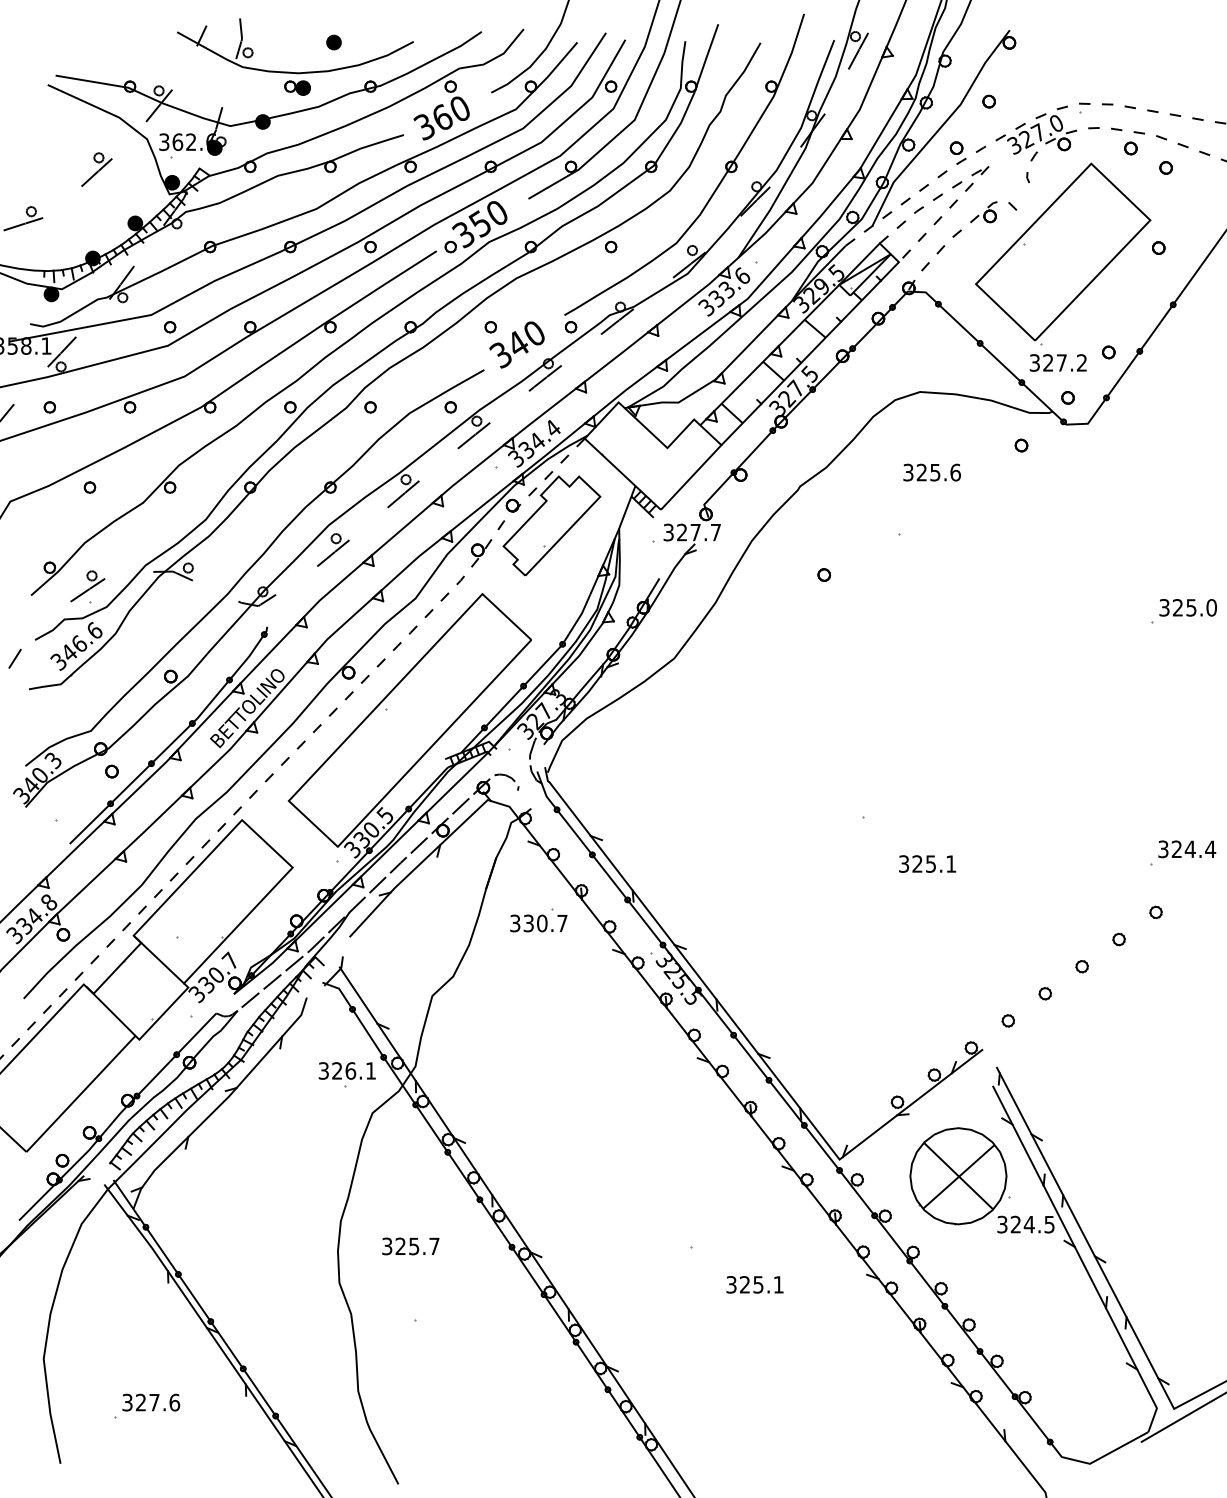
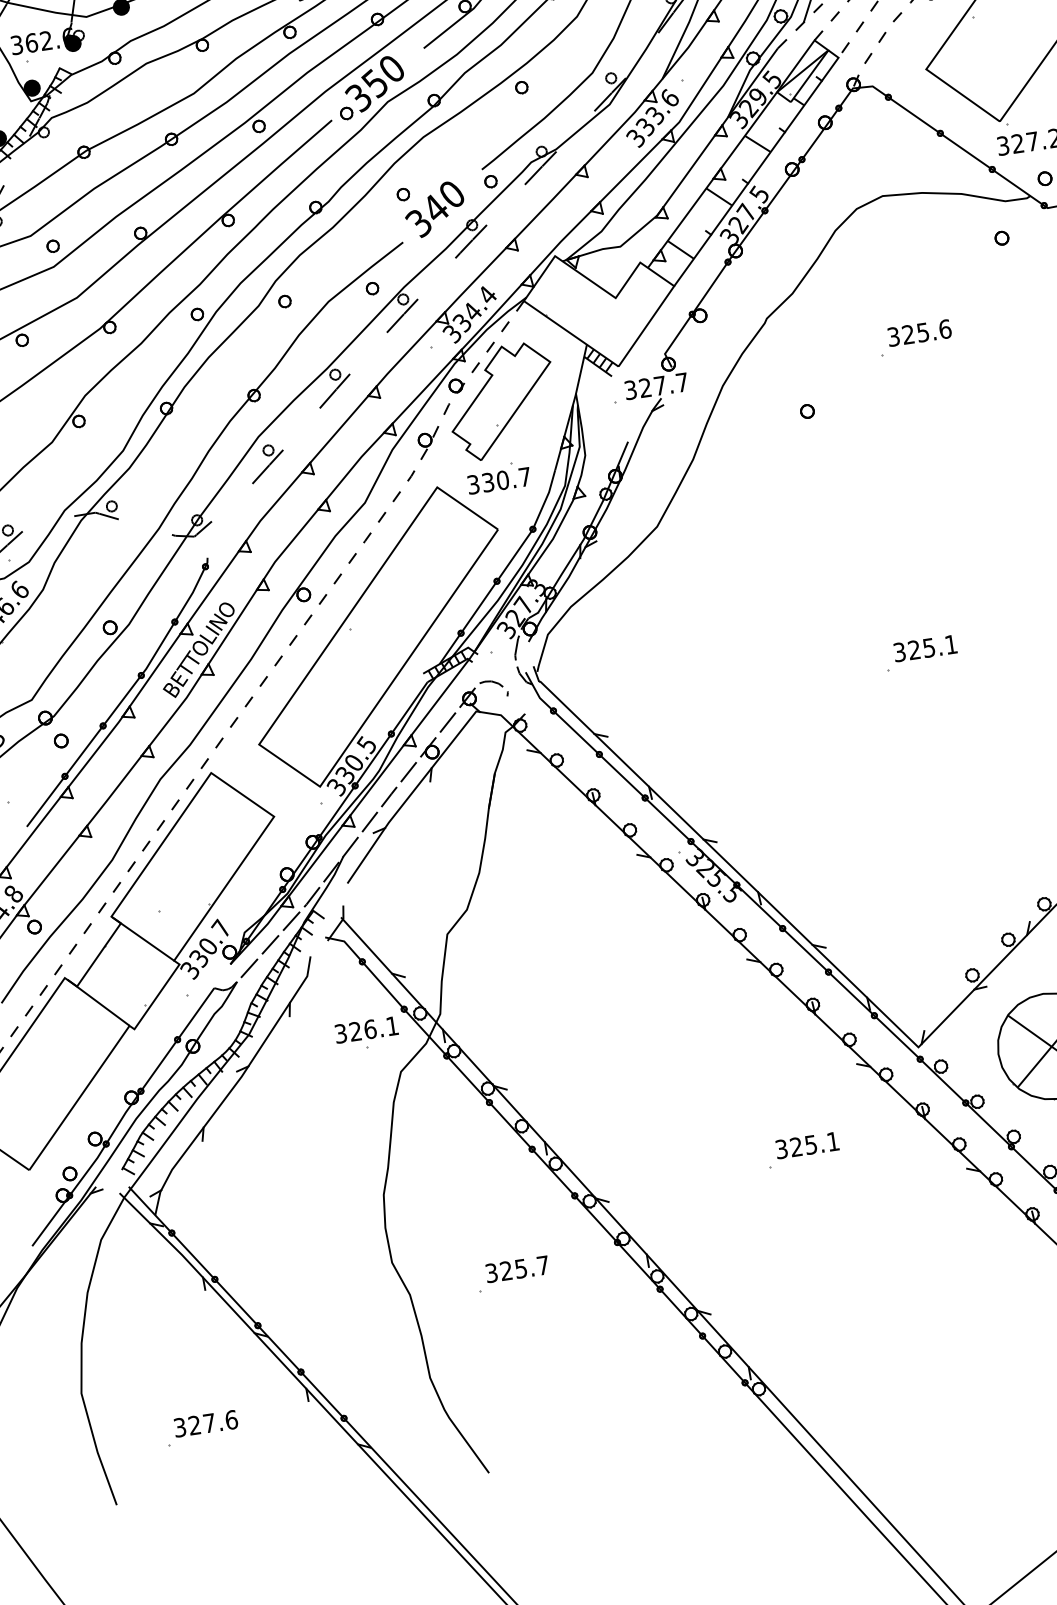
text: (931, 472) -> (918, 333), moved
text: (927, 863) -> (925, 647), moved
part: (538, 920) -> (498, 477), moved
text: (410, 1246) -> (517, 1269), moved
text: (754, 1284) -> (806, 1145), moved

